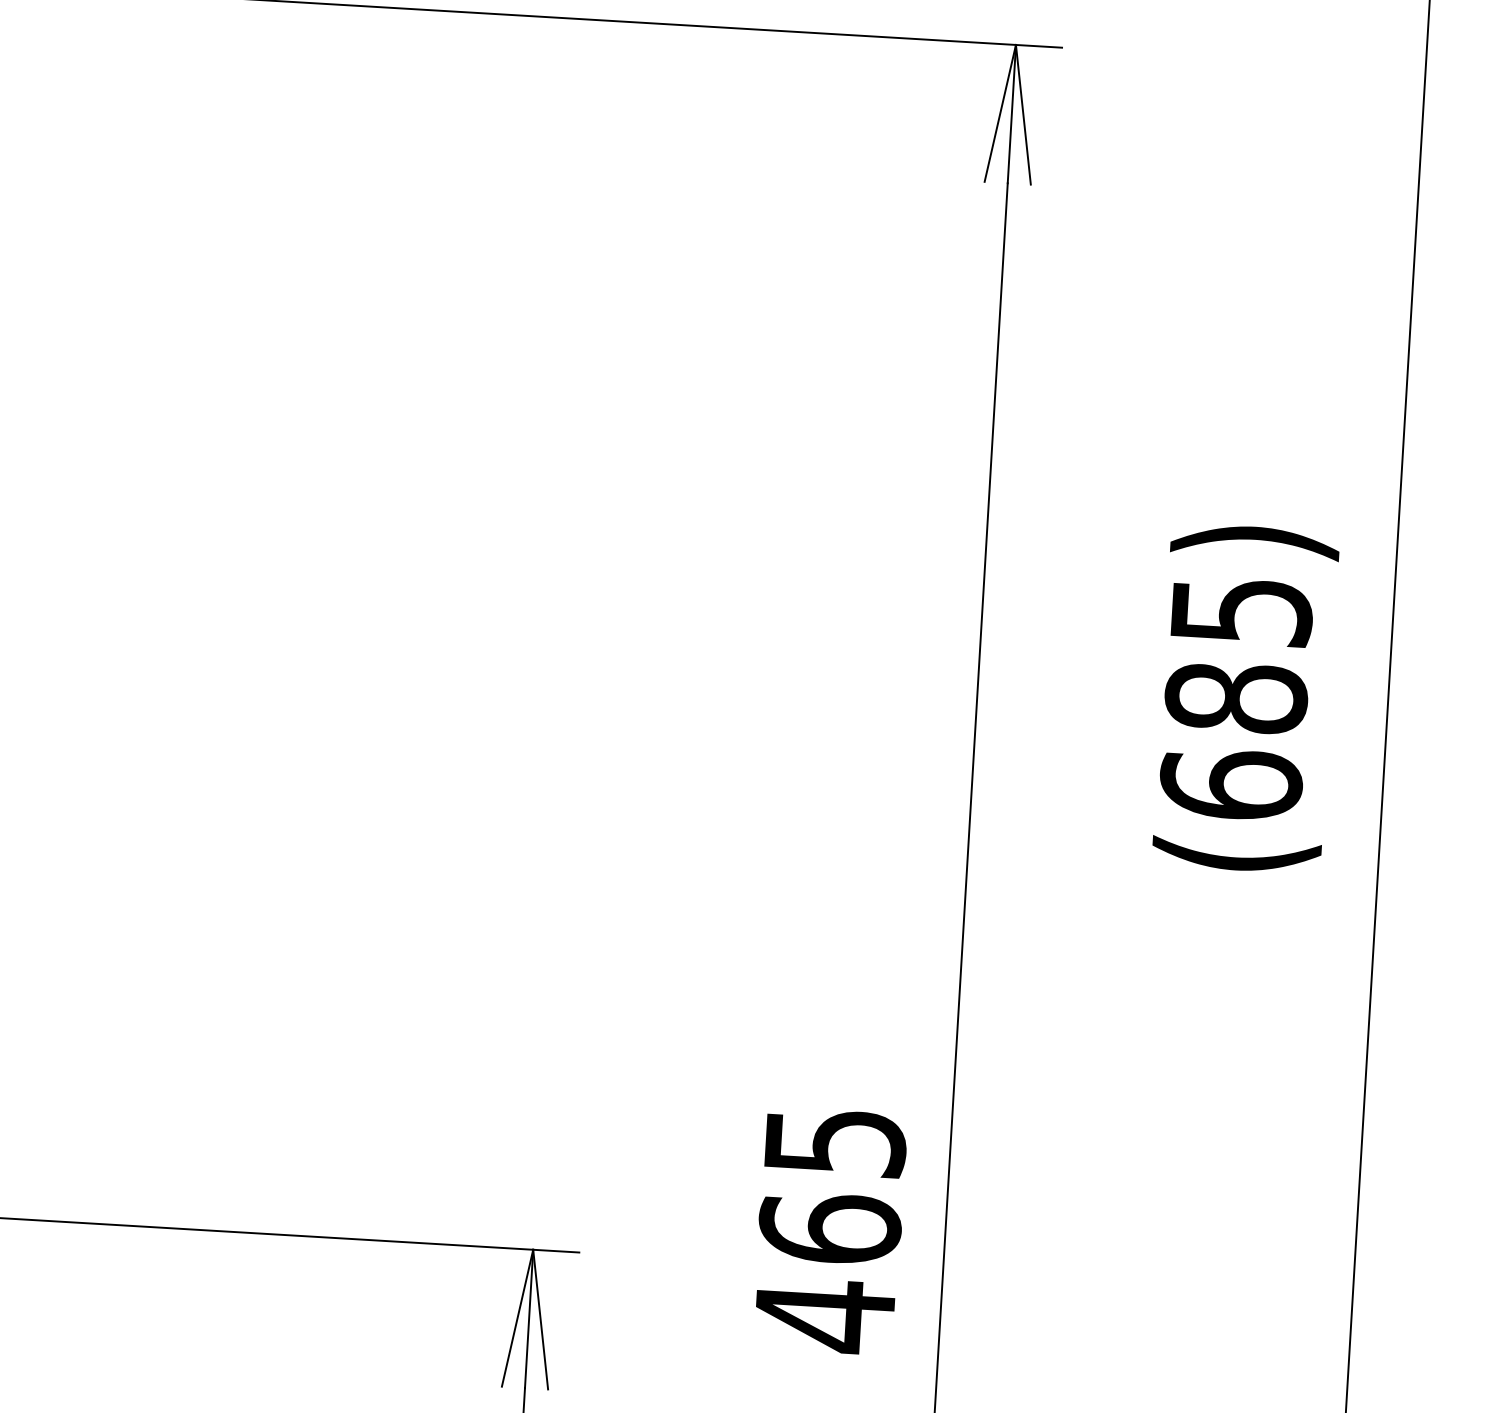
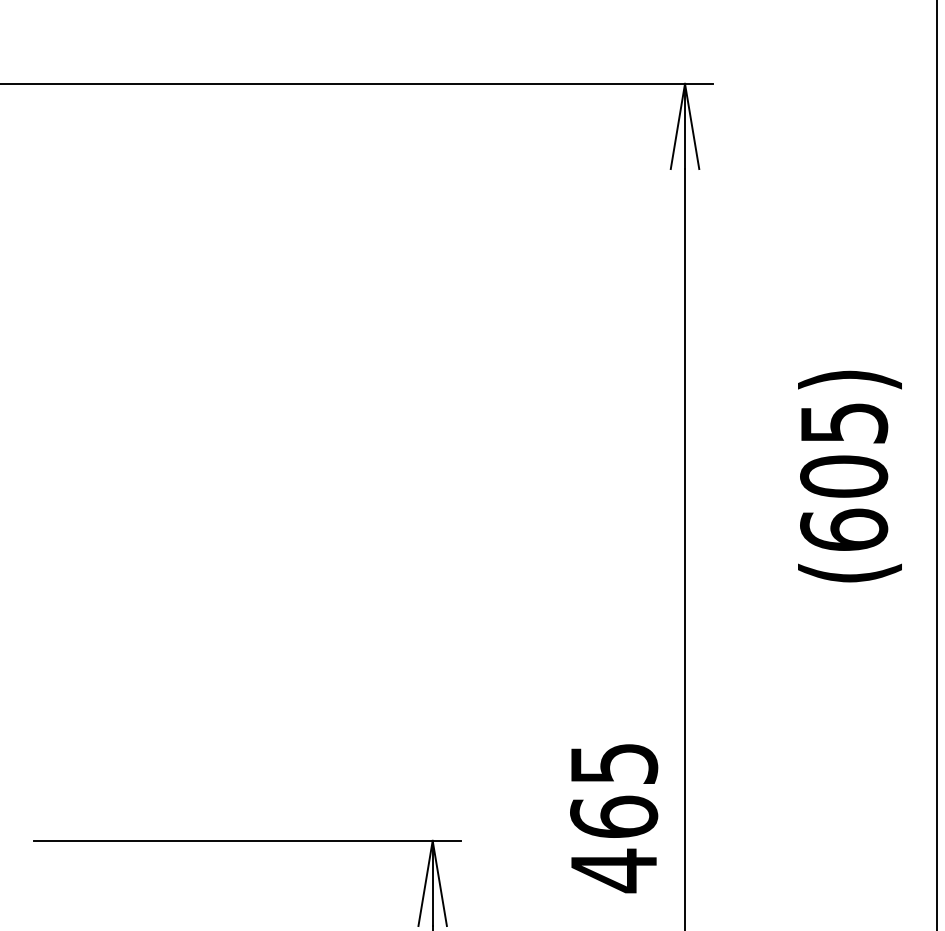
text: (1235, 697) -> (843, 476), (685) -> (605)

